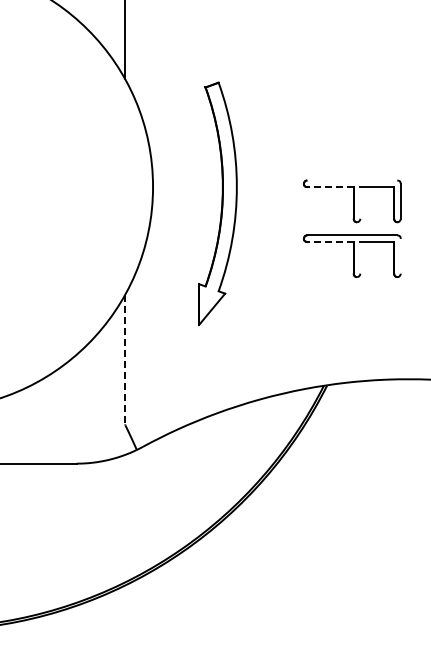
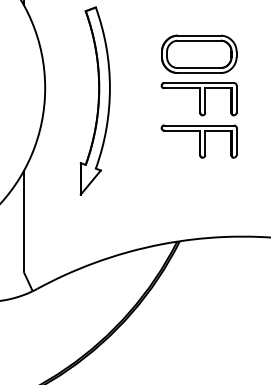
part: (352, 143) -> (199, 54), added
line: (352, 180) -> (199, 83), added
line: (330, 187) -> (182, 88), dashed -> solid
line: (360, 202) -> (205, 100), added
line: (330, 241) -> (182, 130), dashed -> solid
line: (400, 255) -> (236, 141), added
line: (360, 257) -> (205, 142), added
line: (125, 359) -> (23, 221), dashed -> solid

